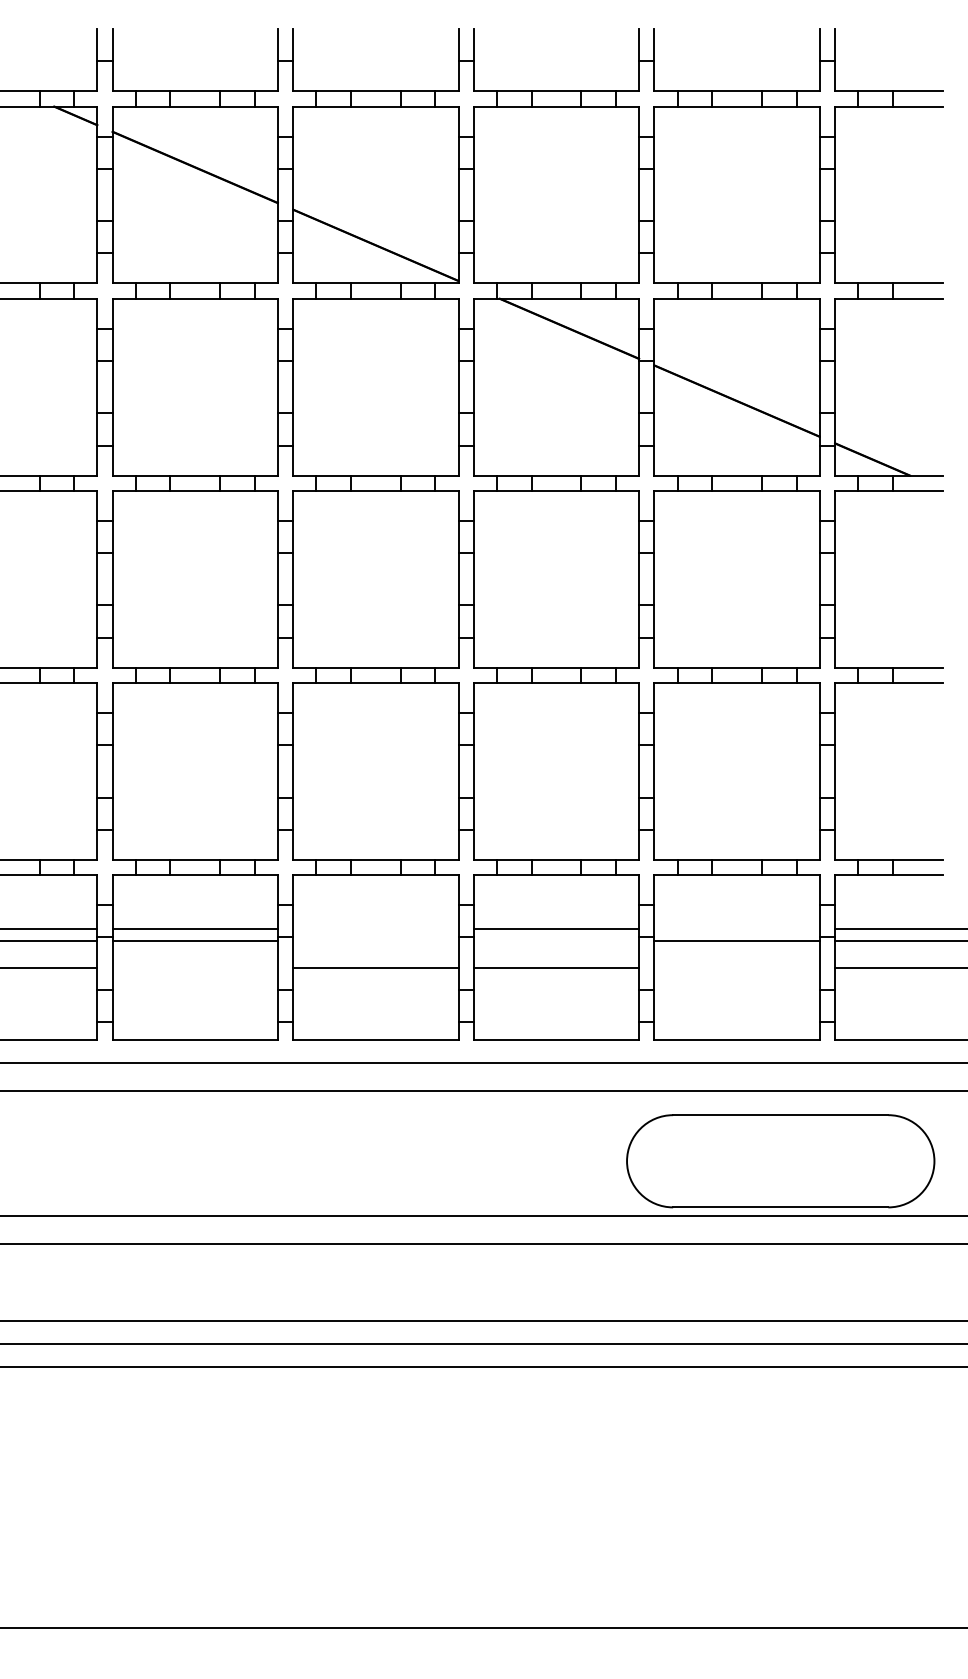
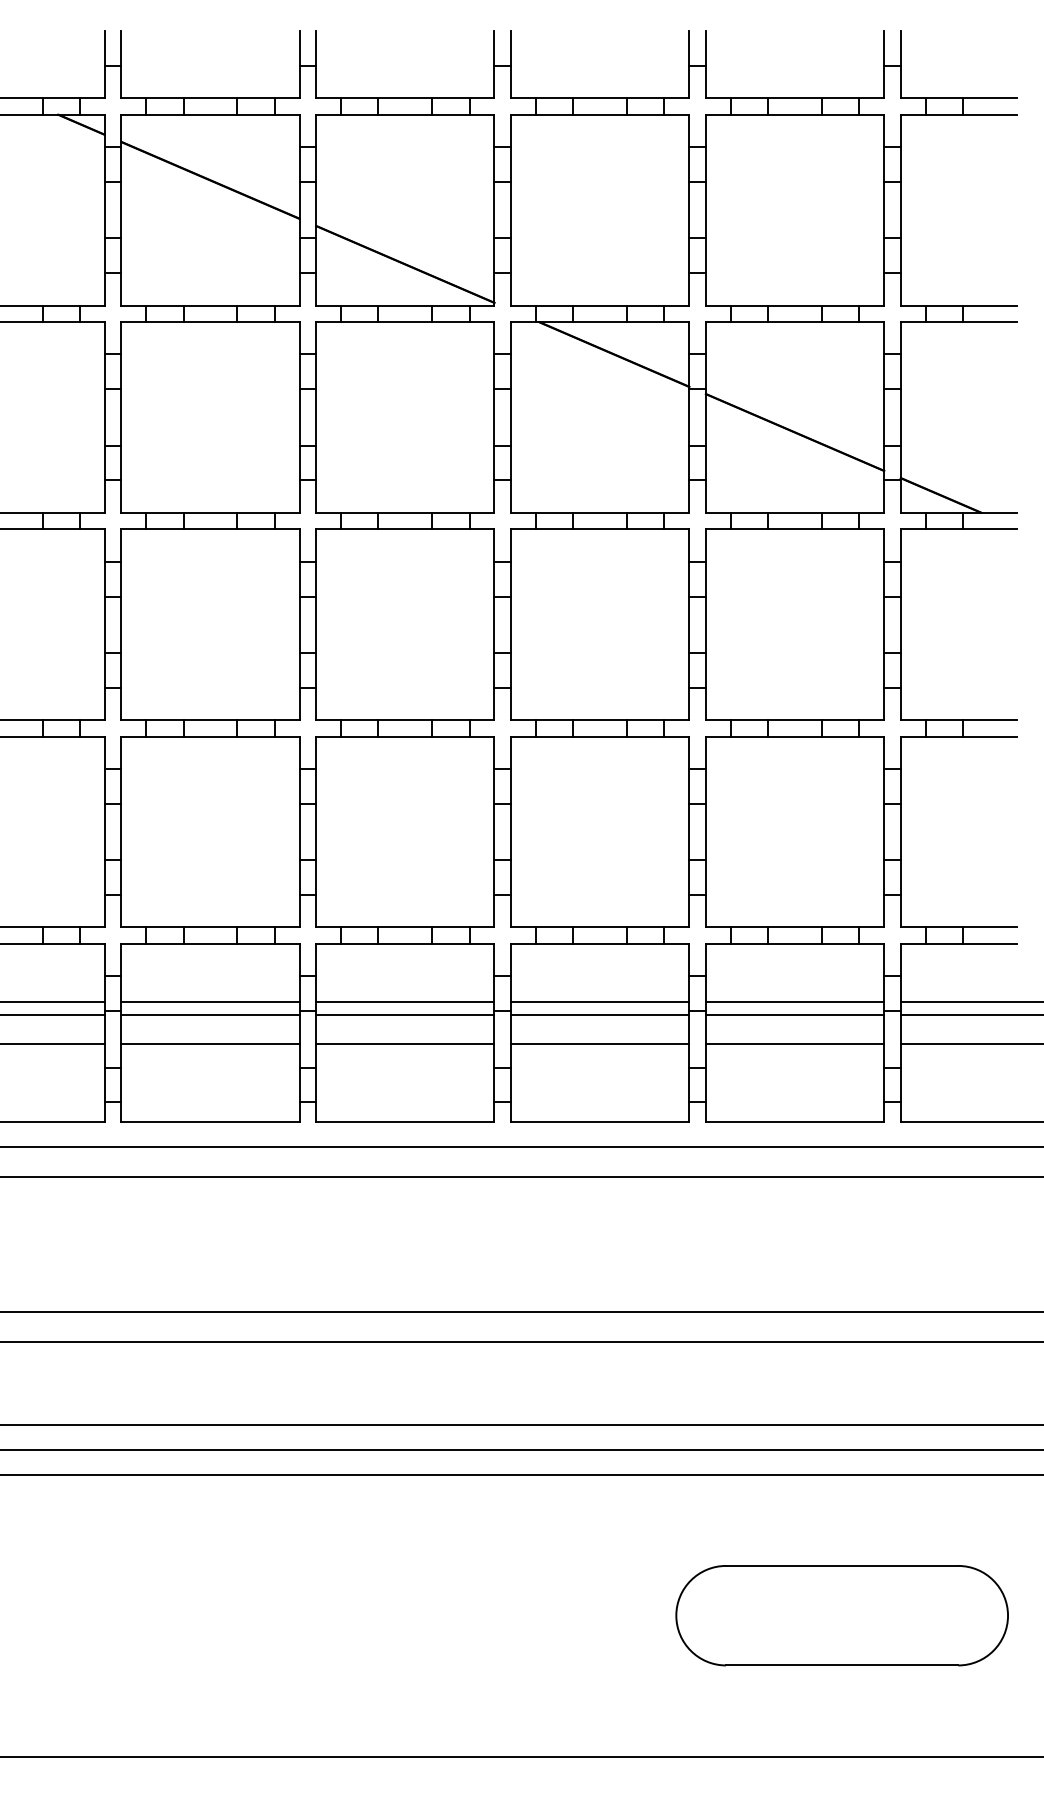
line: (376, 928) -> (405, 1001), added
line: (736, 928) -> (794, 1001), added
line: (376, 940) -> (405, 1014), added
line: (556, 940) -> (600, 1014), added
line: (195, 968) -> (210, 1044), added
line: (736, 968) -> (794, 1044), added
part: (780, 1161) -> (841, 1615), moved

